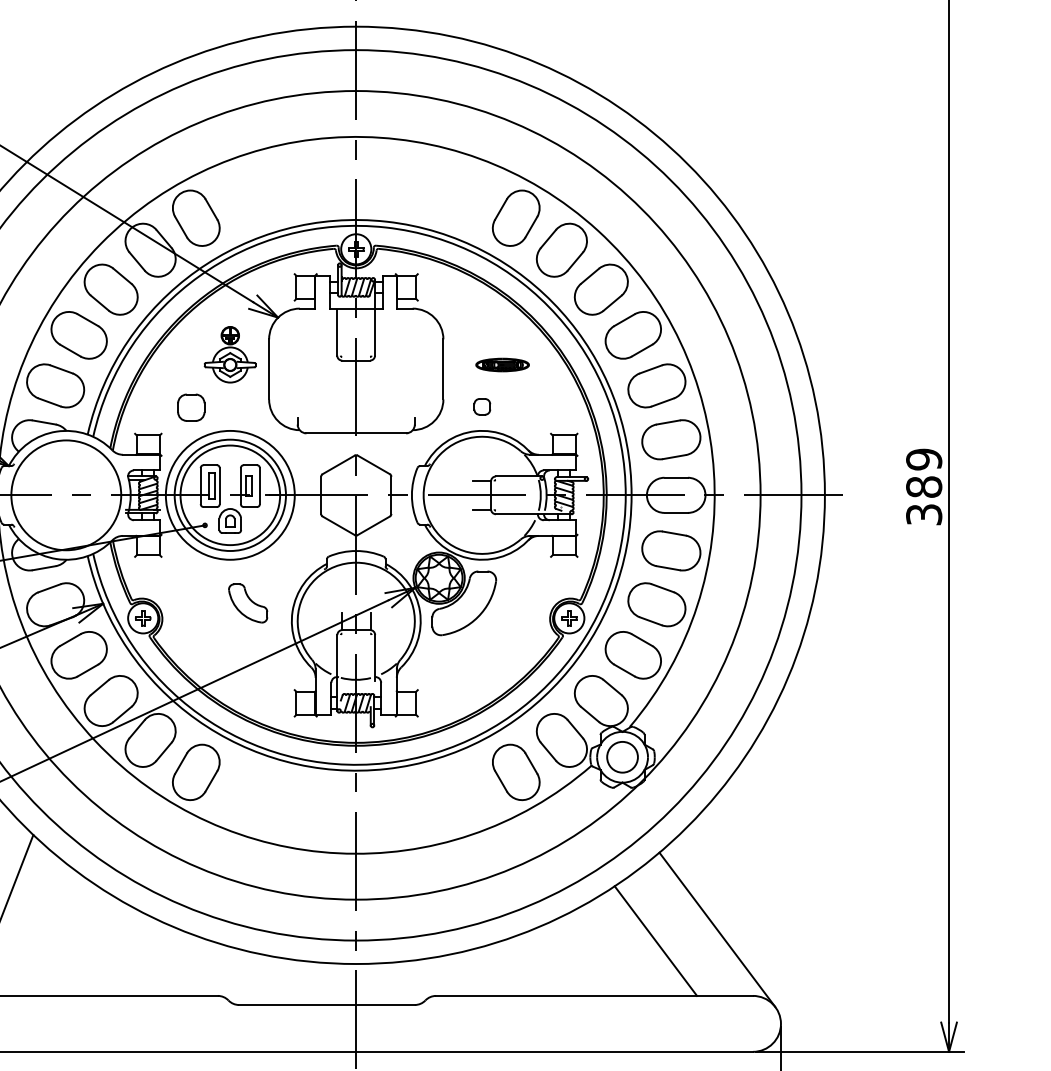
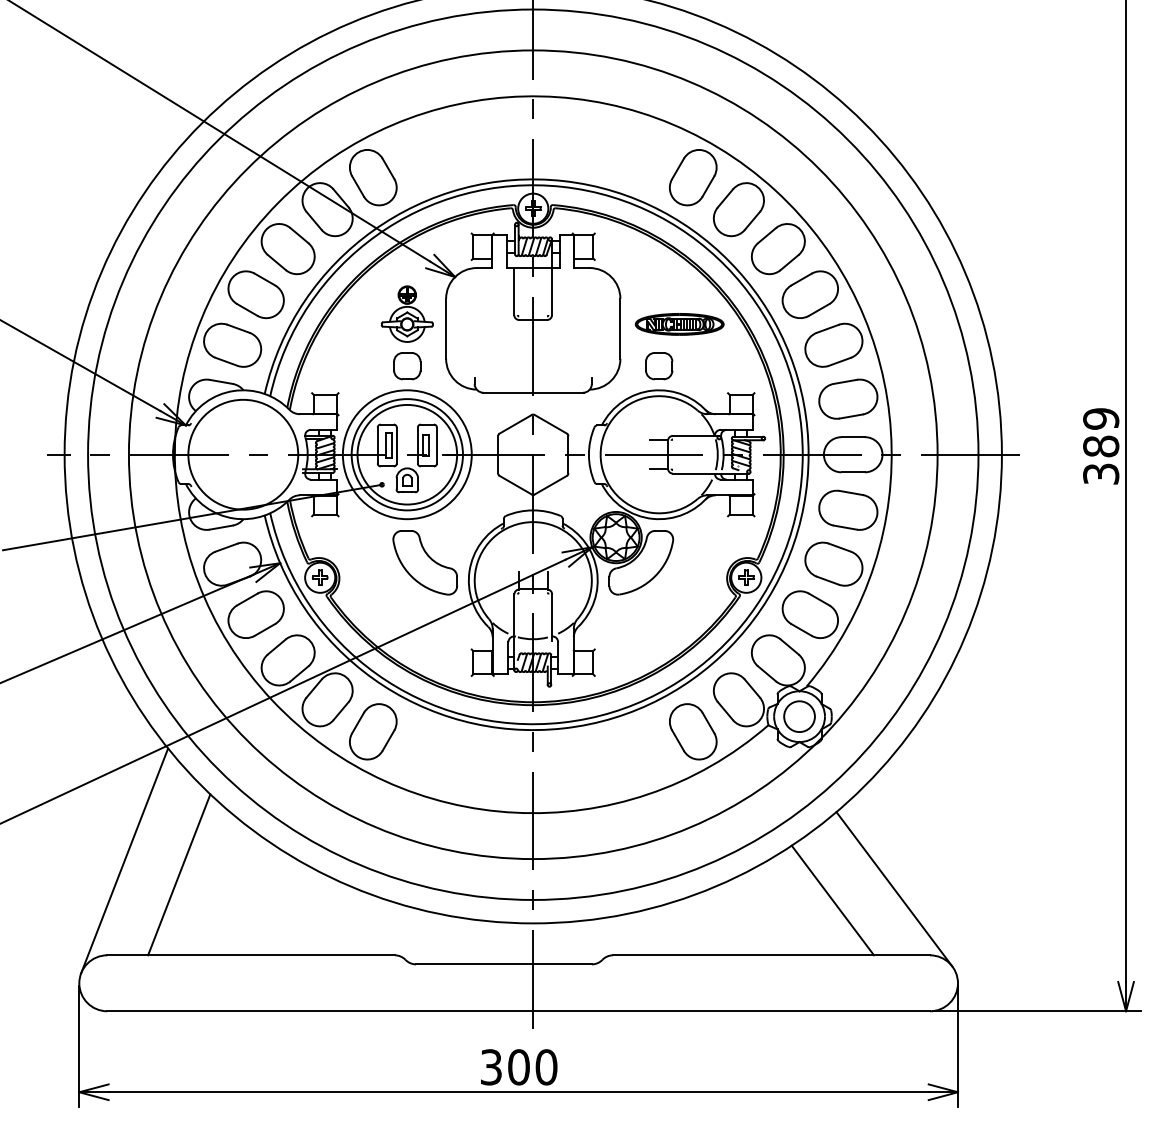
part: (502, 365) -> (679, 324), size x1.67
part: (482, 407) -> (659, 366), size x1.67
part: (191, 408) -> (407, 366), moved
part: (247, 603) -> (424, 562), size x1.67

